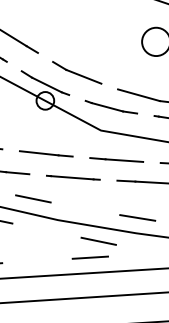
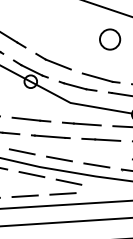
line: (85, 208) -> (59, 158), added
line: (46, 230) -> (31, 174), added
line: (36, 261) -> (24, 196), added

